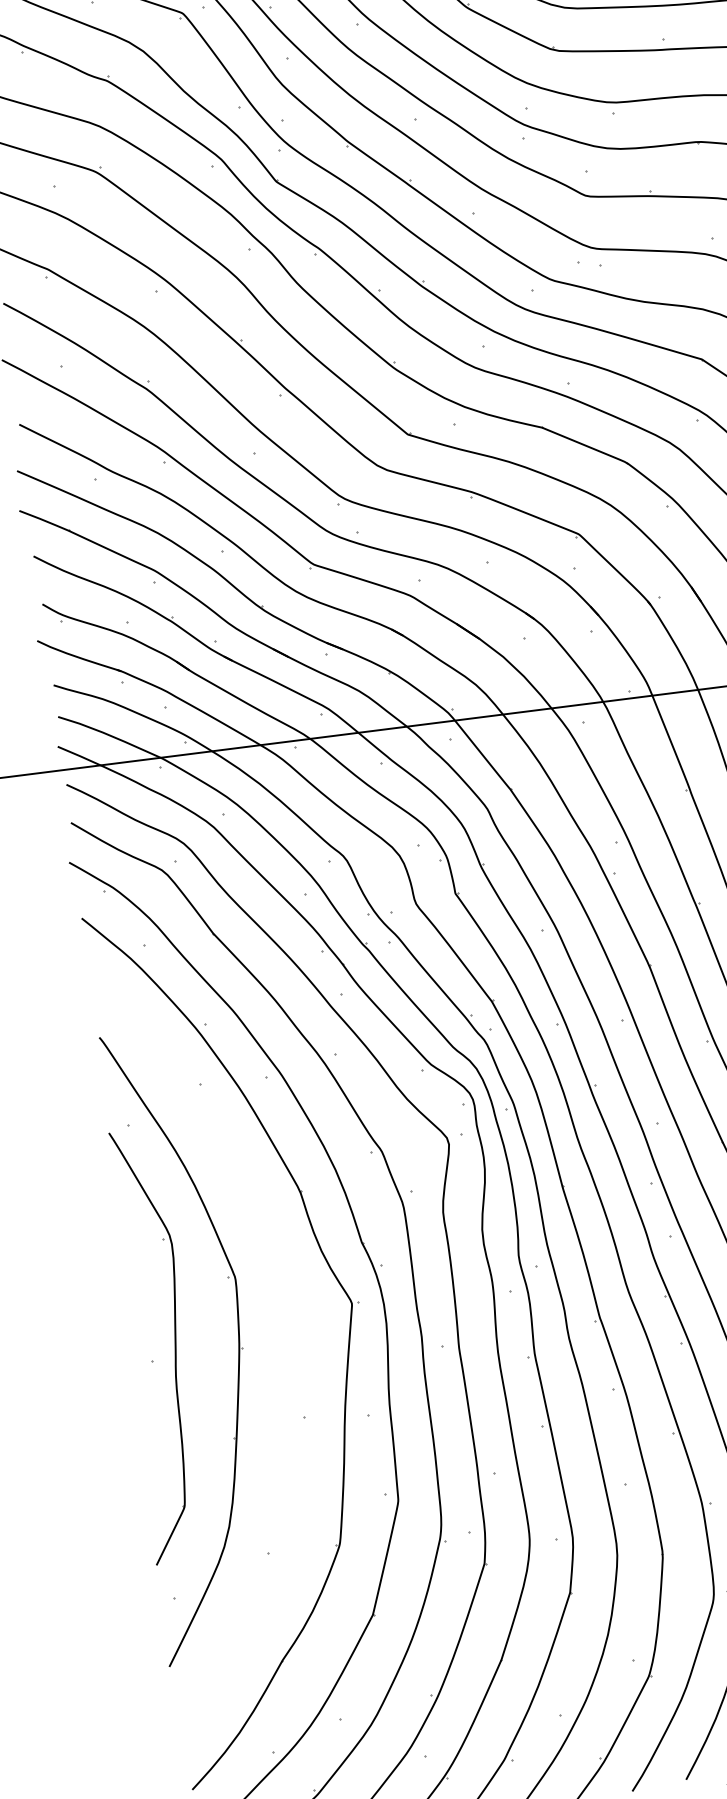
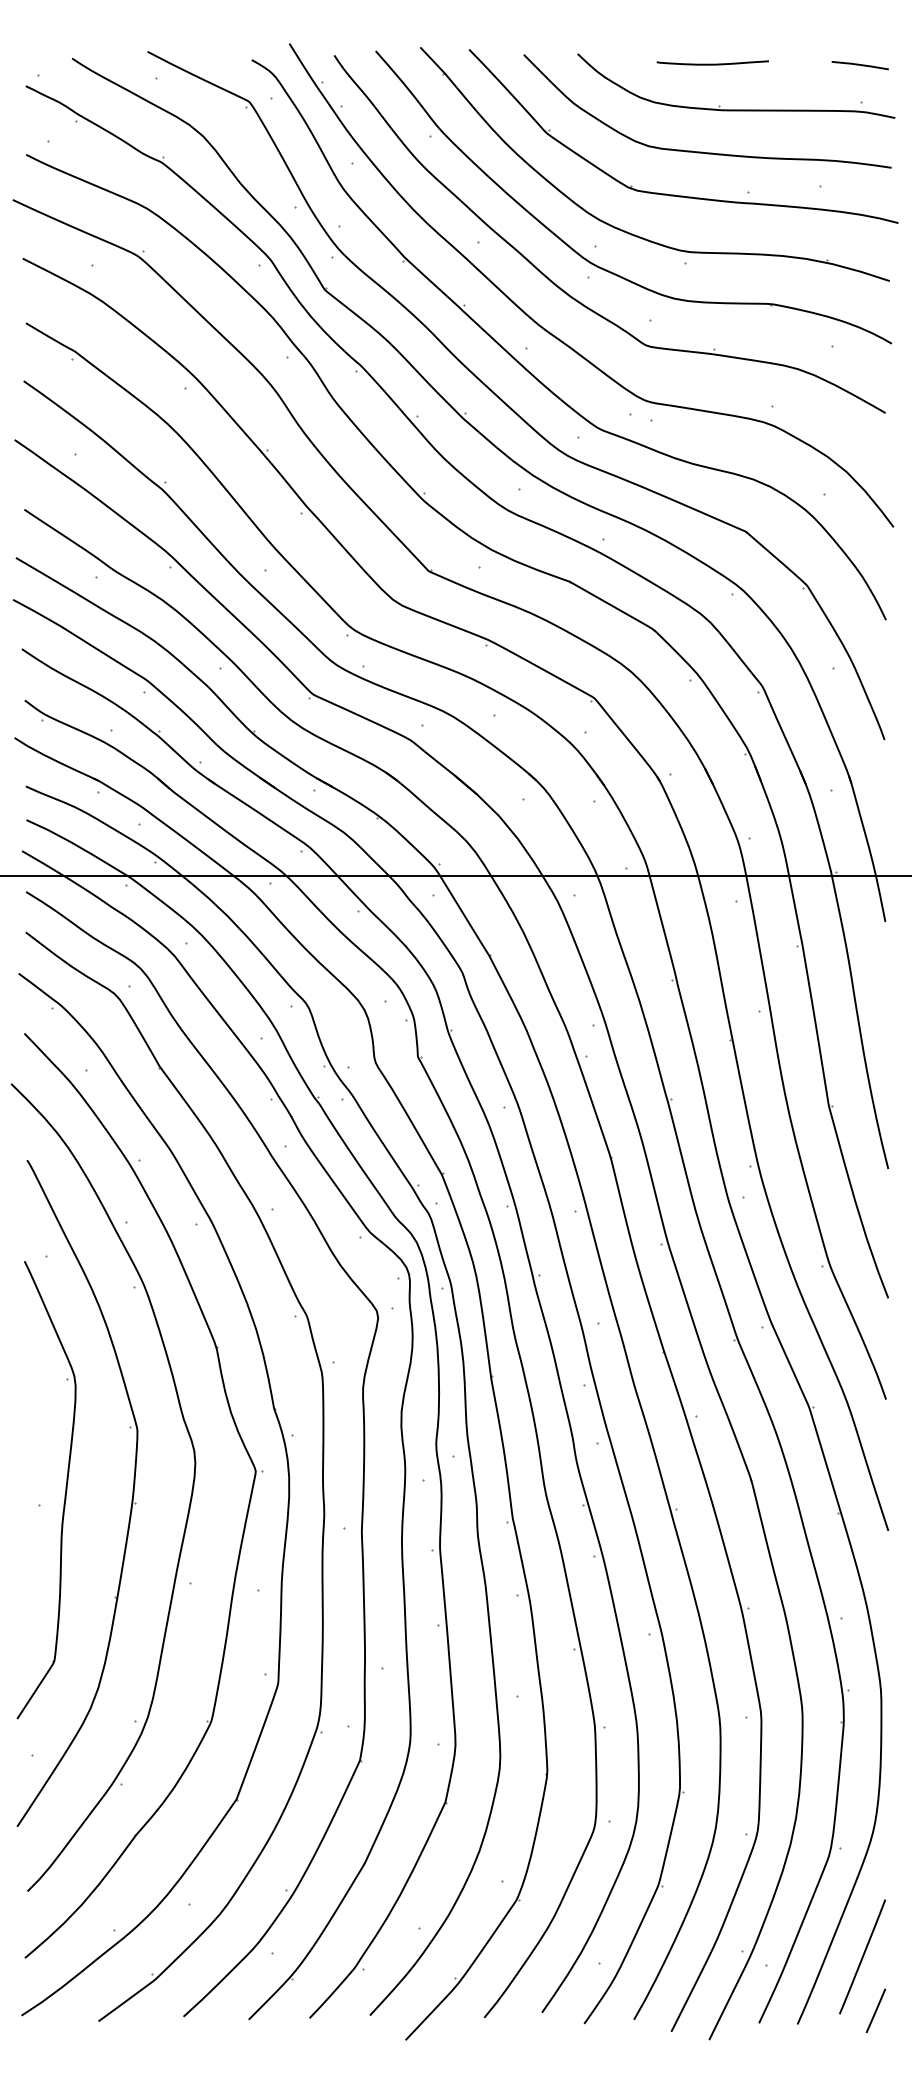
part: (292, 1344) -> (188, 1506), added

